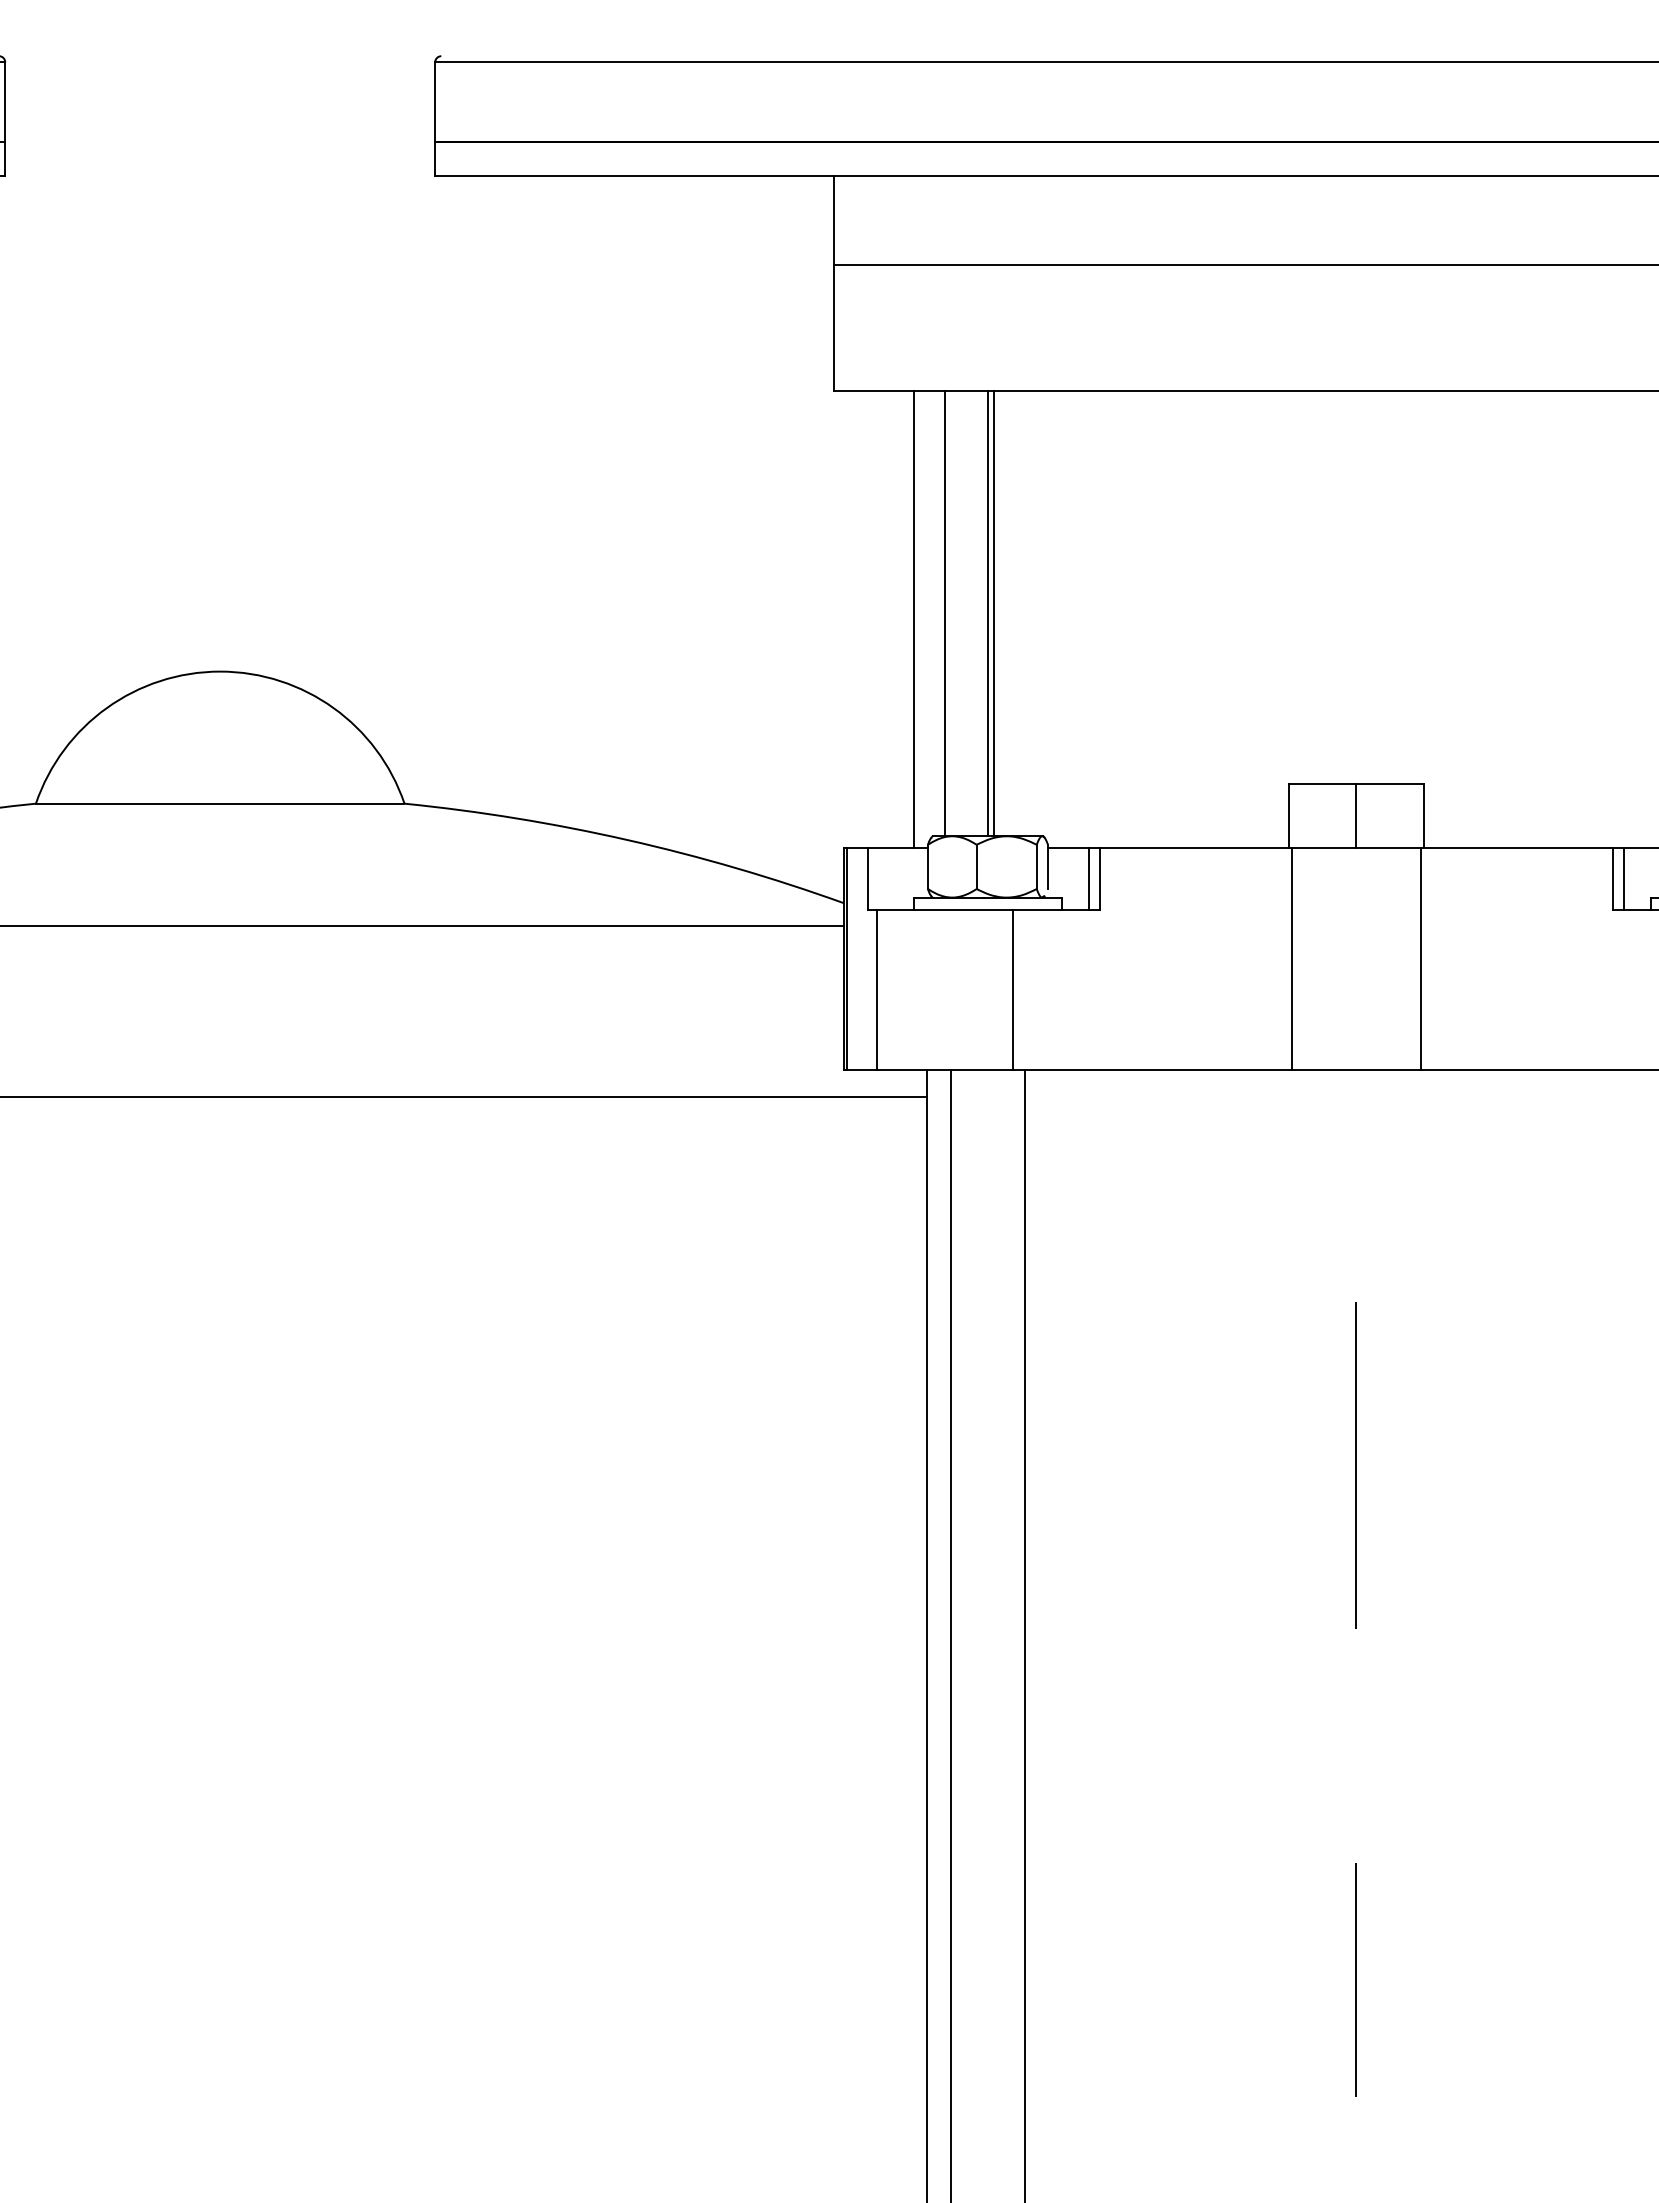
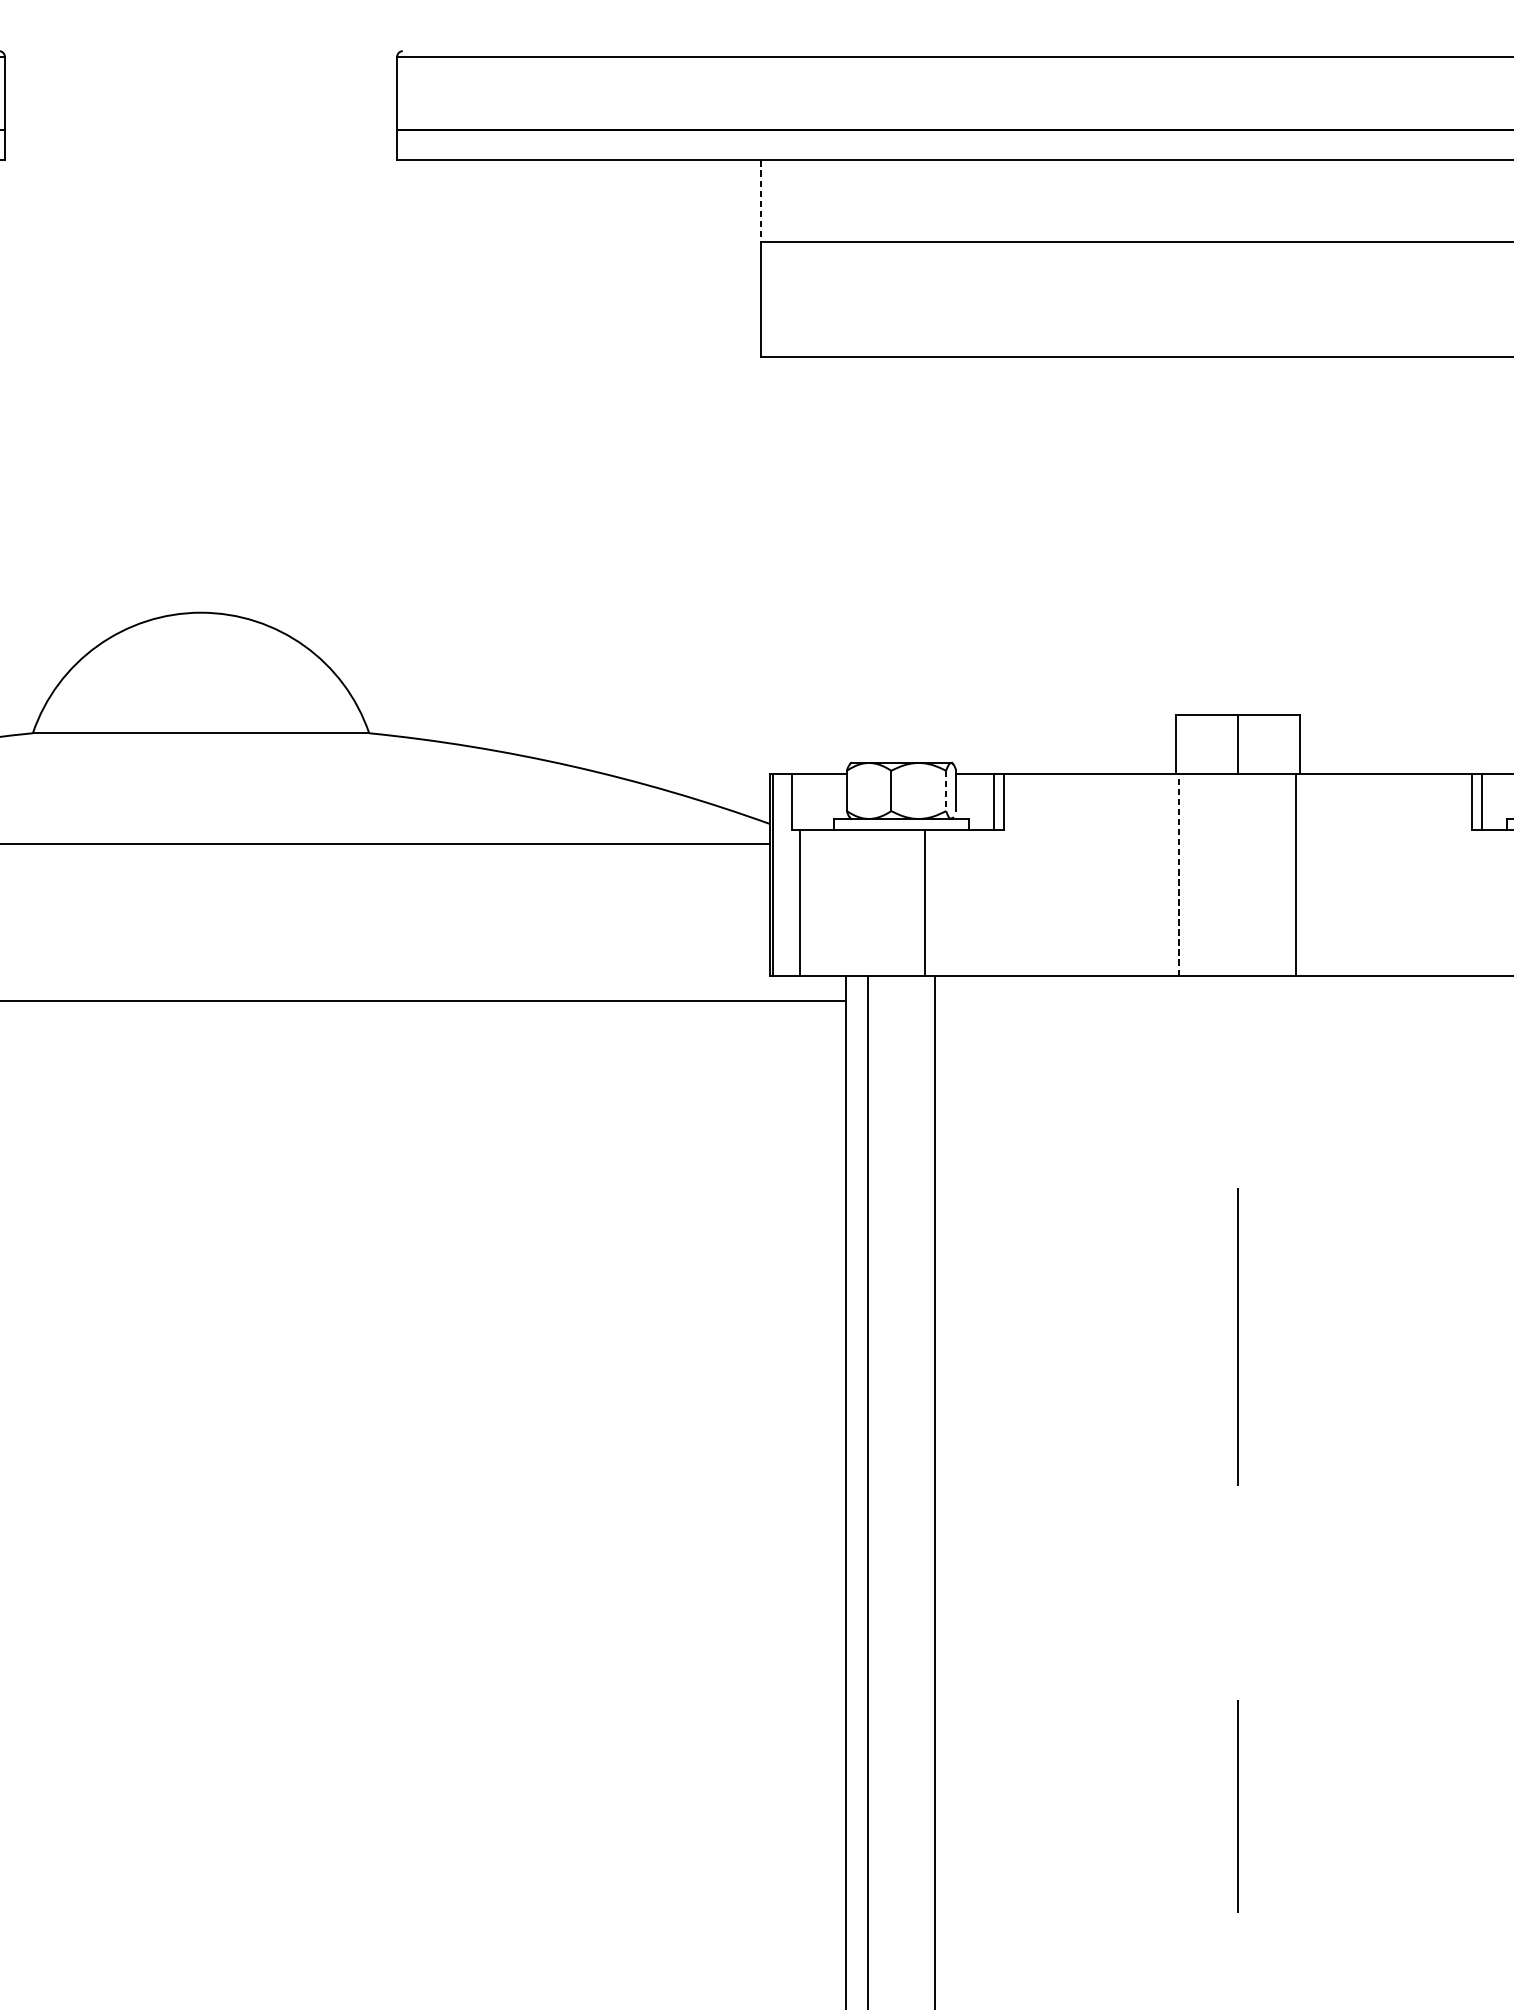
line: (834, 220) -> (761, 201), solid -> dashed
line: (944, 613) -> (861, 559), removed
line: (987, 613) -> (901, 559), removed
line: (994, 613) -> (907, 559), removed
line: (914, 619) -> (834, 565), removed
line: (1036, 867) -> (945, 791), solid -> dashed
line: (1292, 959) -> (1179, 875), solid -> dashed

